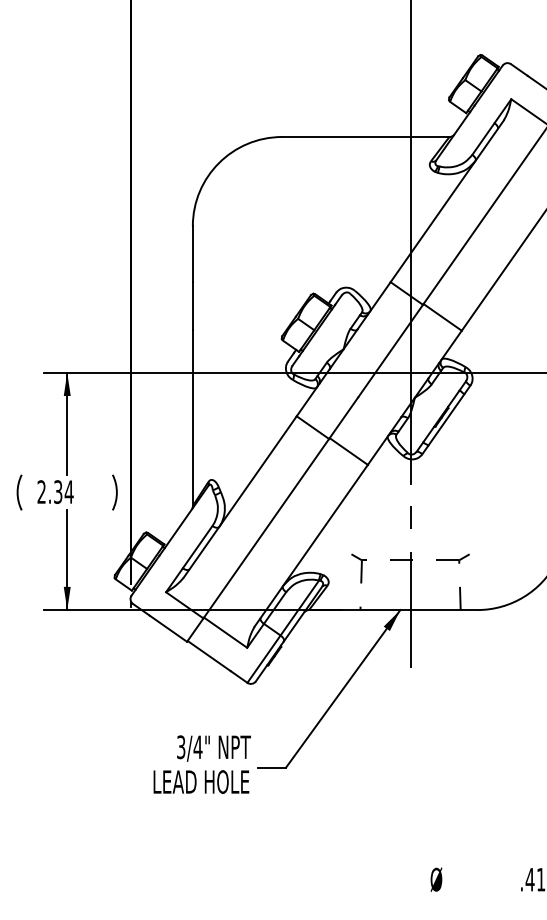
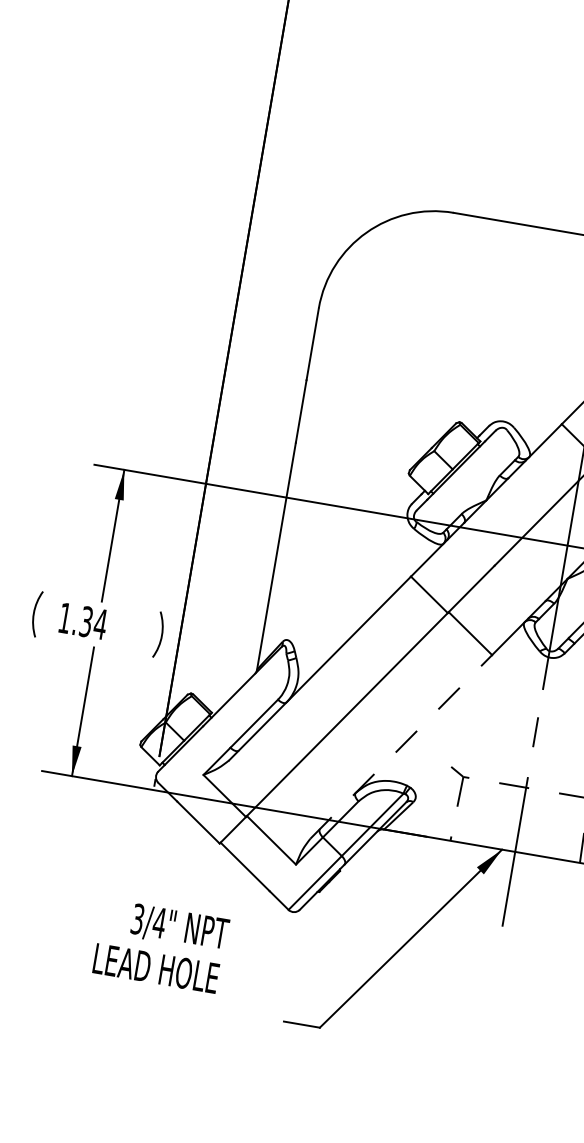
text: (41, 491) -> (64, 617), 2.34 -> 1.34
line: (311, 545) -> (401, 746), solid -> dashed
text: (201, 764) -> (160, 945), moved

